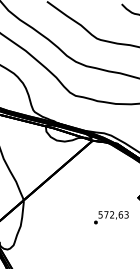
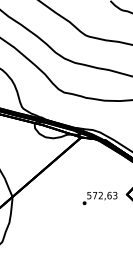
text: (111, 217) -> (100, 198), moved

